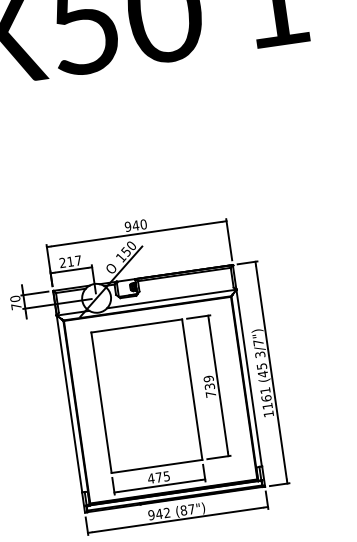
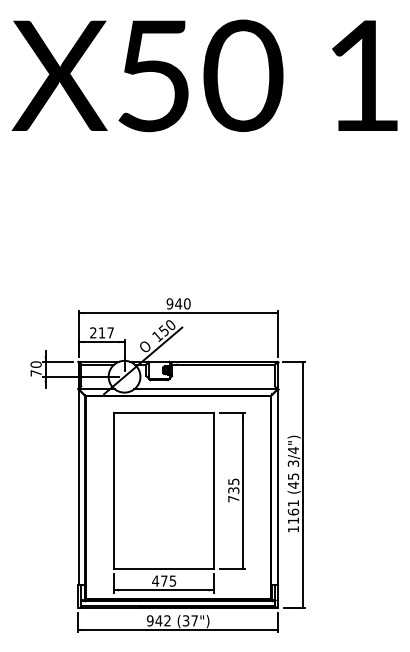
text: (258, 342) -> (293, 450), 3/7") -> 3/4")
text: (208, 378) -> (233, 481), 739 -> 735
text: (183, 510) -> (185, 620), (87") -> (37")

